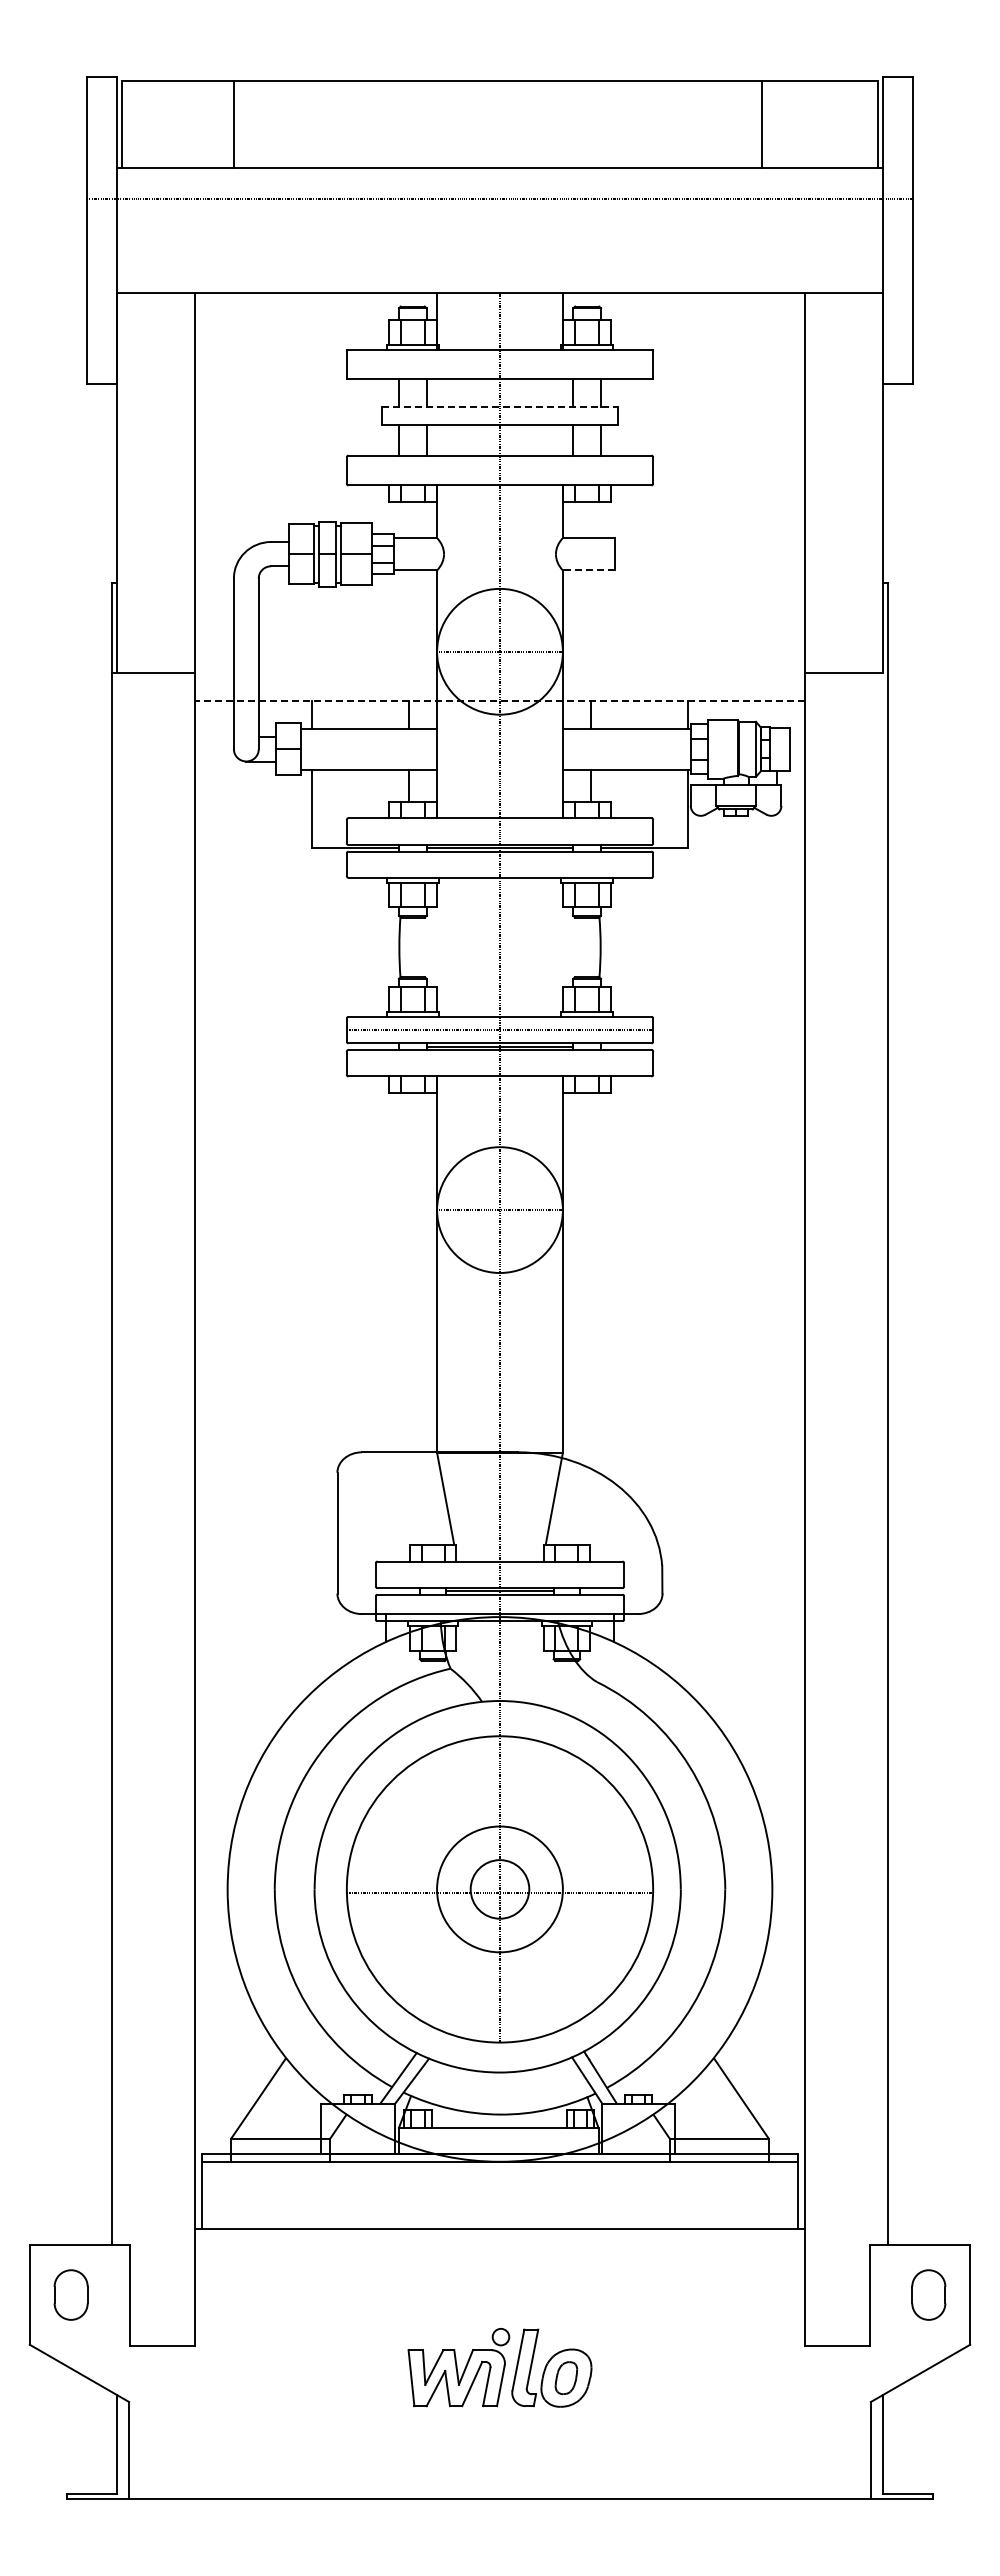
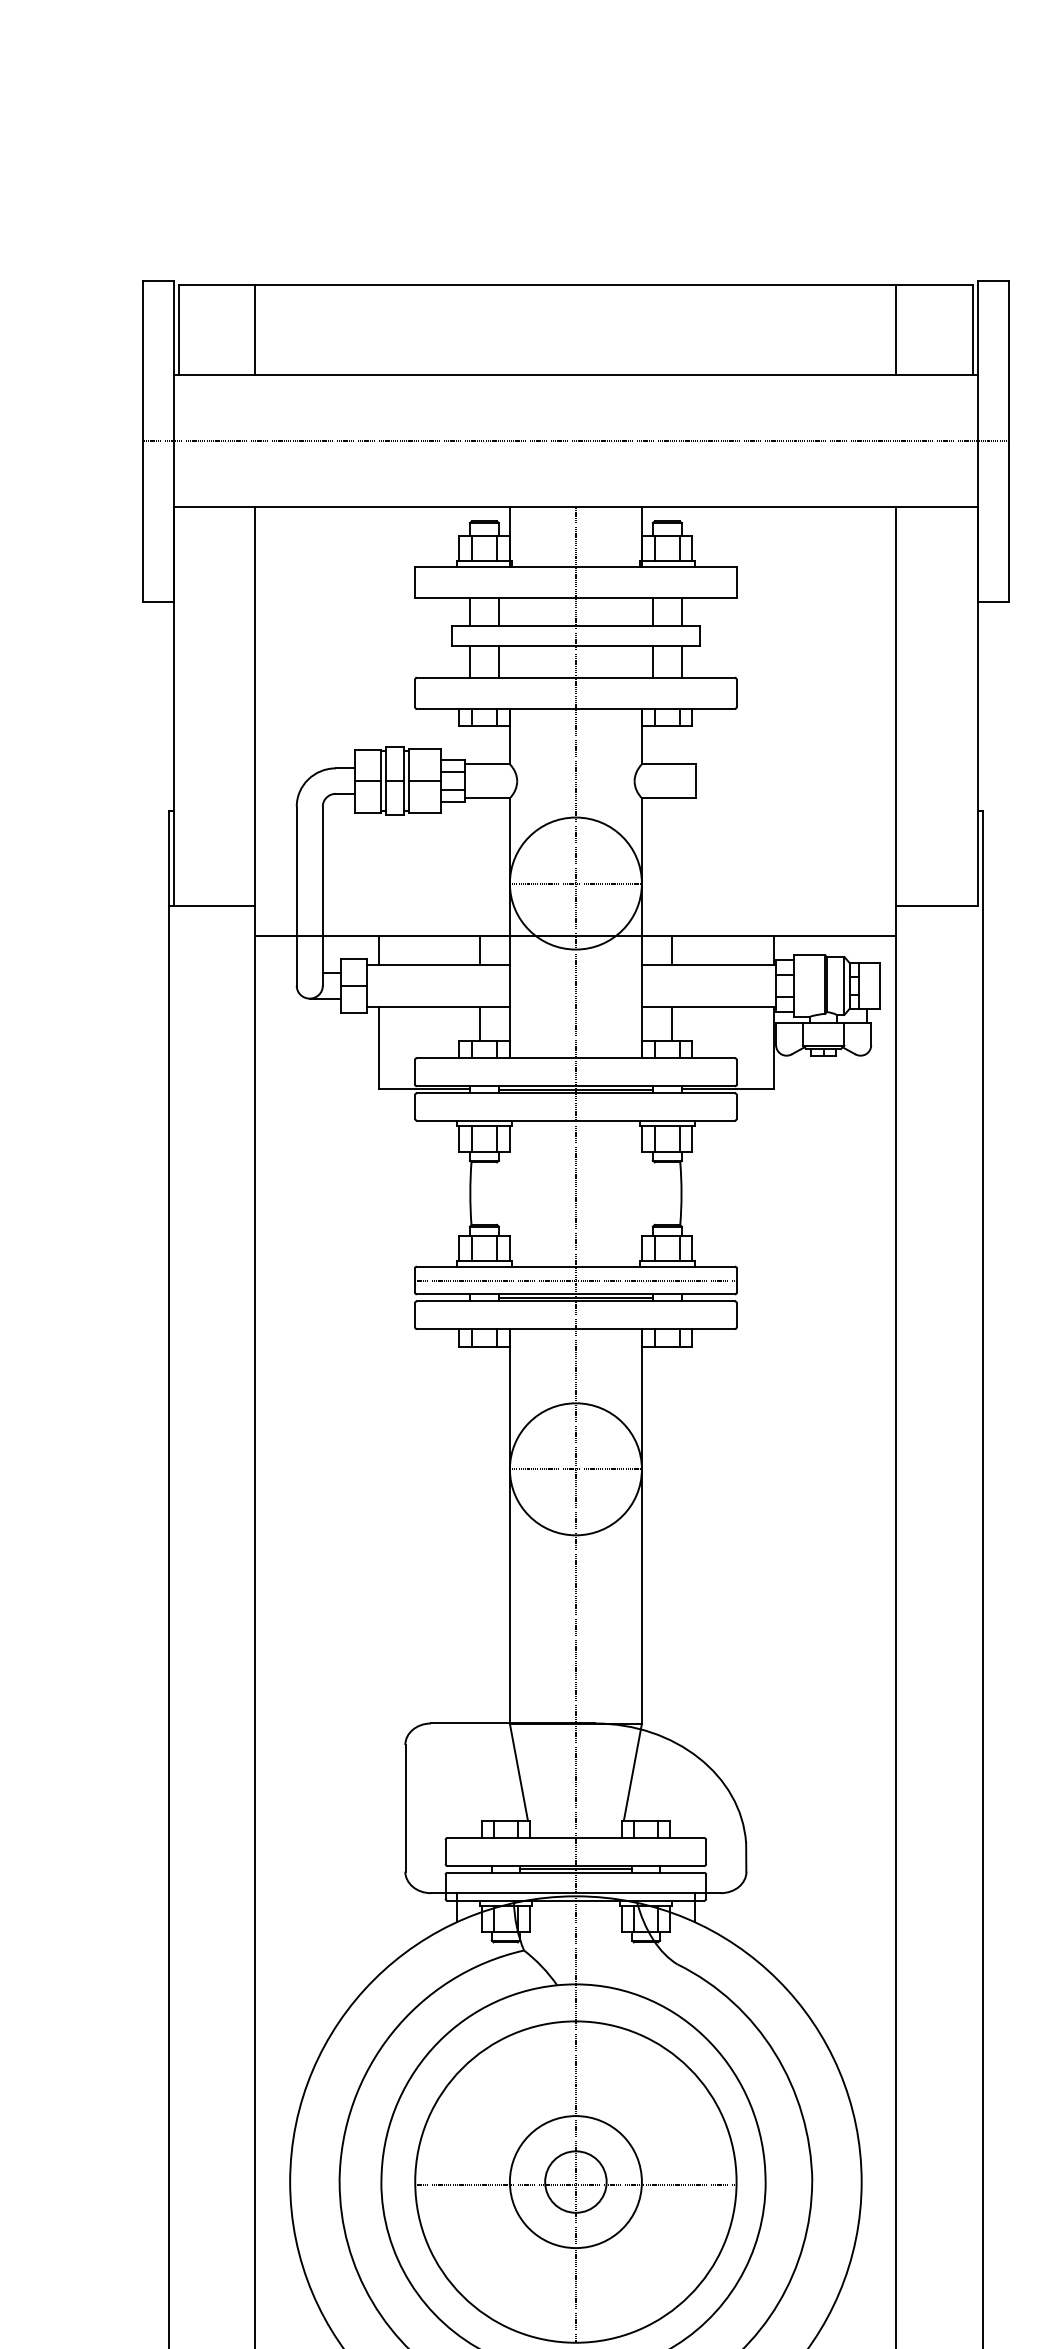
line: (233, 124) -> (255, 330), moved
line: (762, 124) -> (896, 330), moved
line: (499, 199) -> (575, 441), moved
line: (500, 406) -> (576, 626), dashed -> solid
line: (588, 570) -> (668, 798), dashed -> solid
line: (499, 701) -> (575, 935), dashed -> solid

